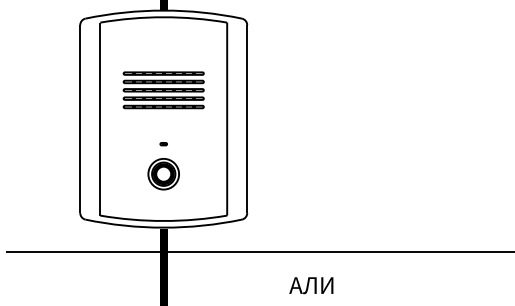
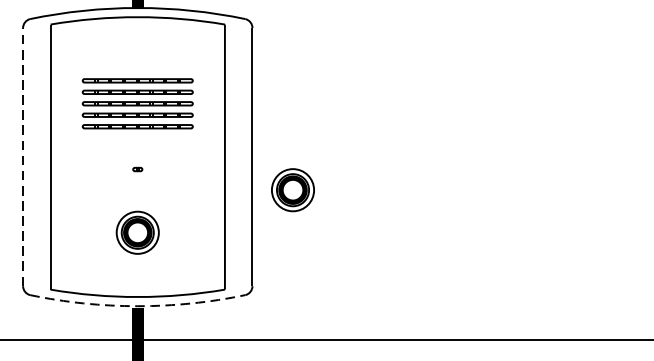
part: (163, 90) -> (137, 104), moved
line: (80, 119) -> (23, 157), solid -> dashed
part: (276, 143) -> (292, 190), added
part: (163, 144) -> (137, 169), moved
arc: (163, 227) -> (137, 305), solid -> dashed

